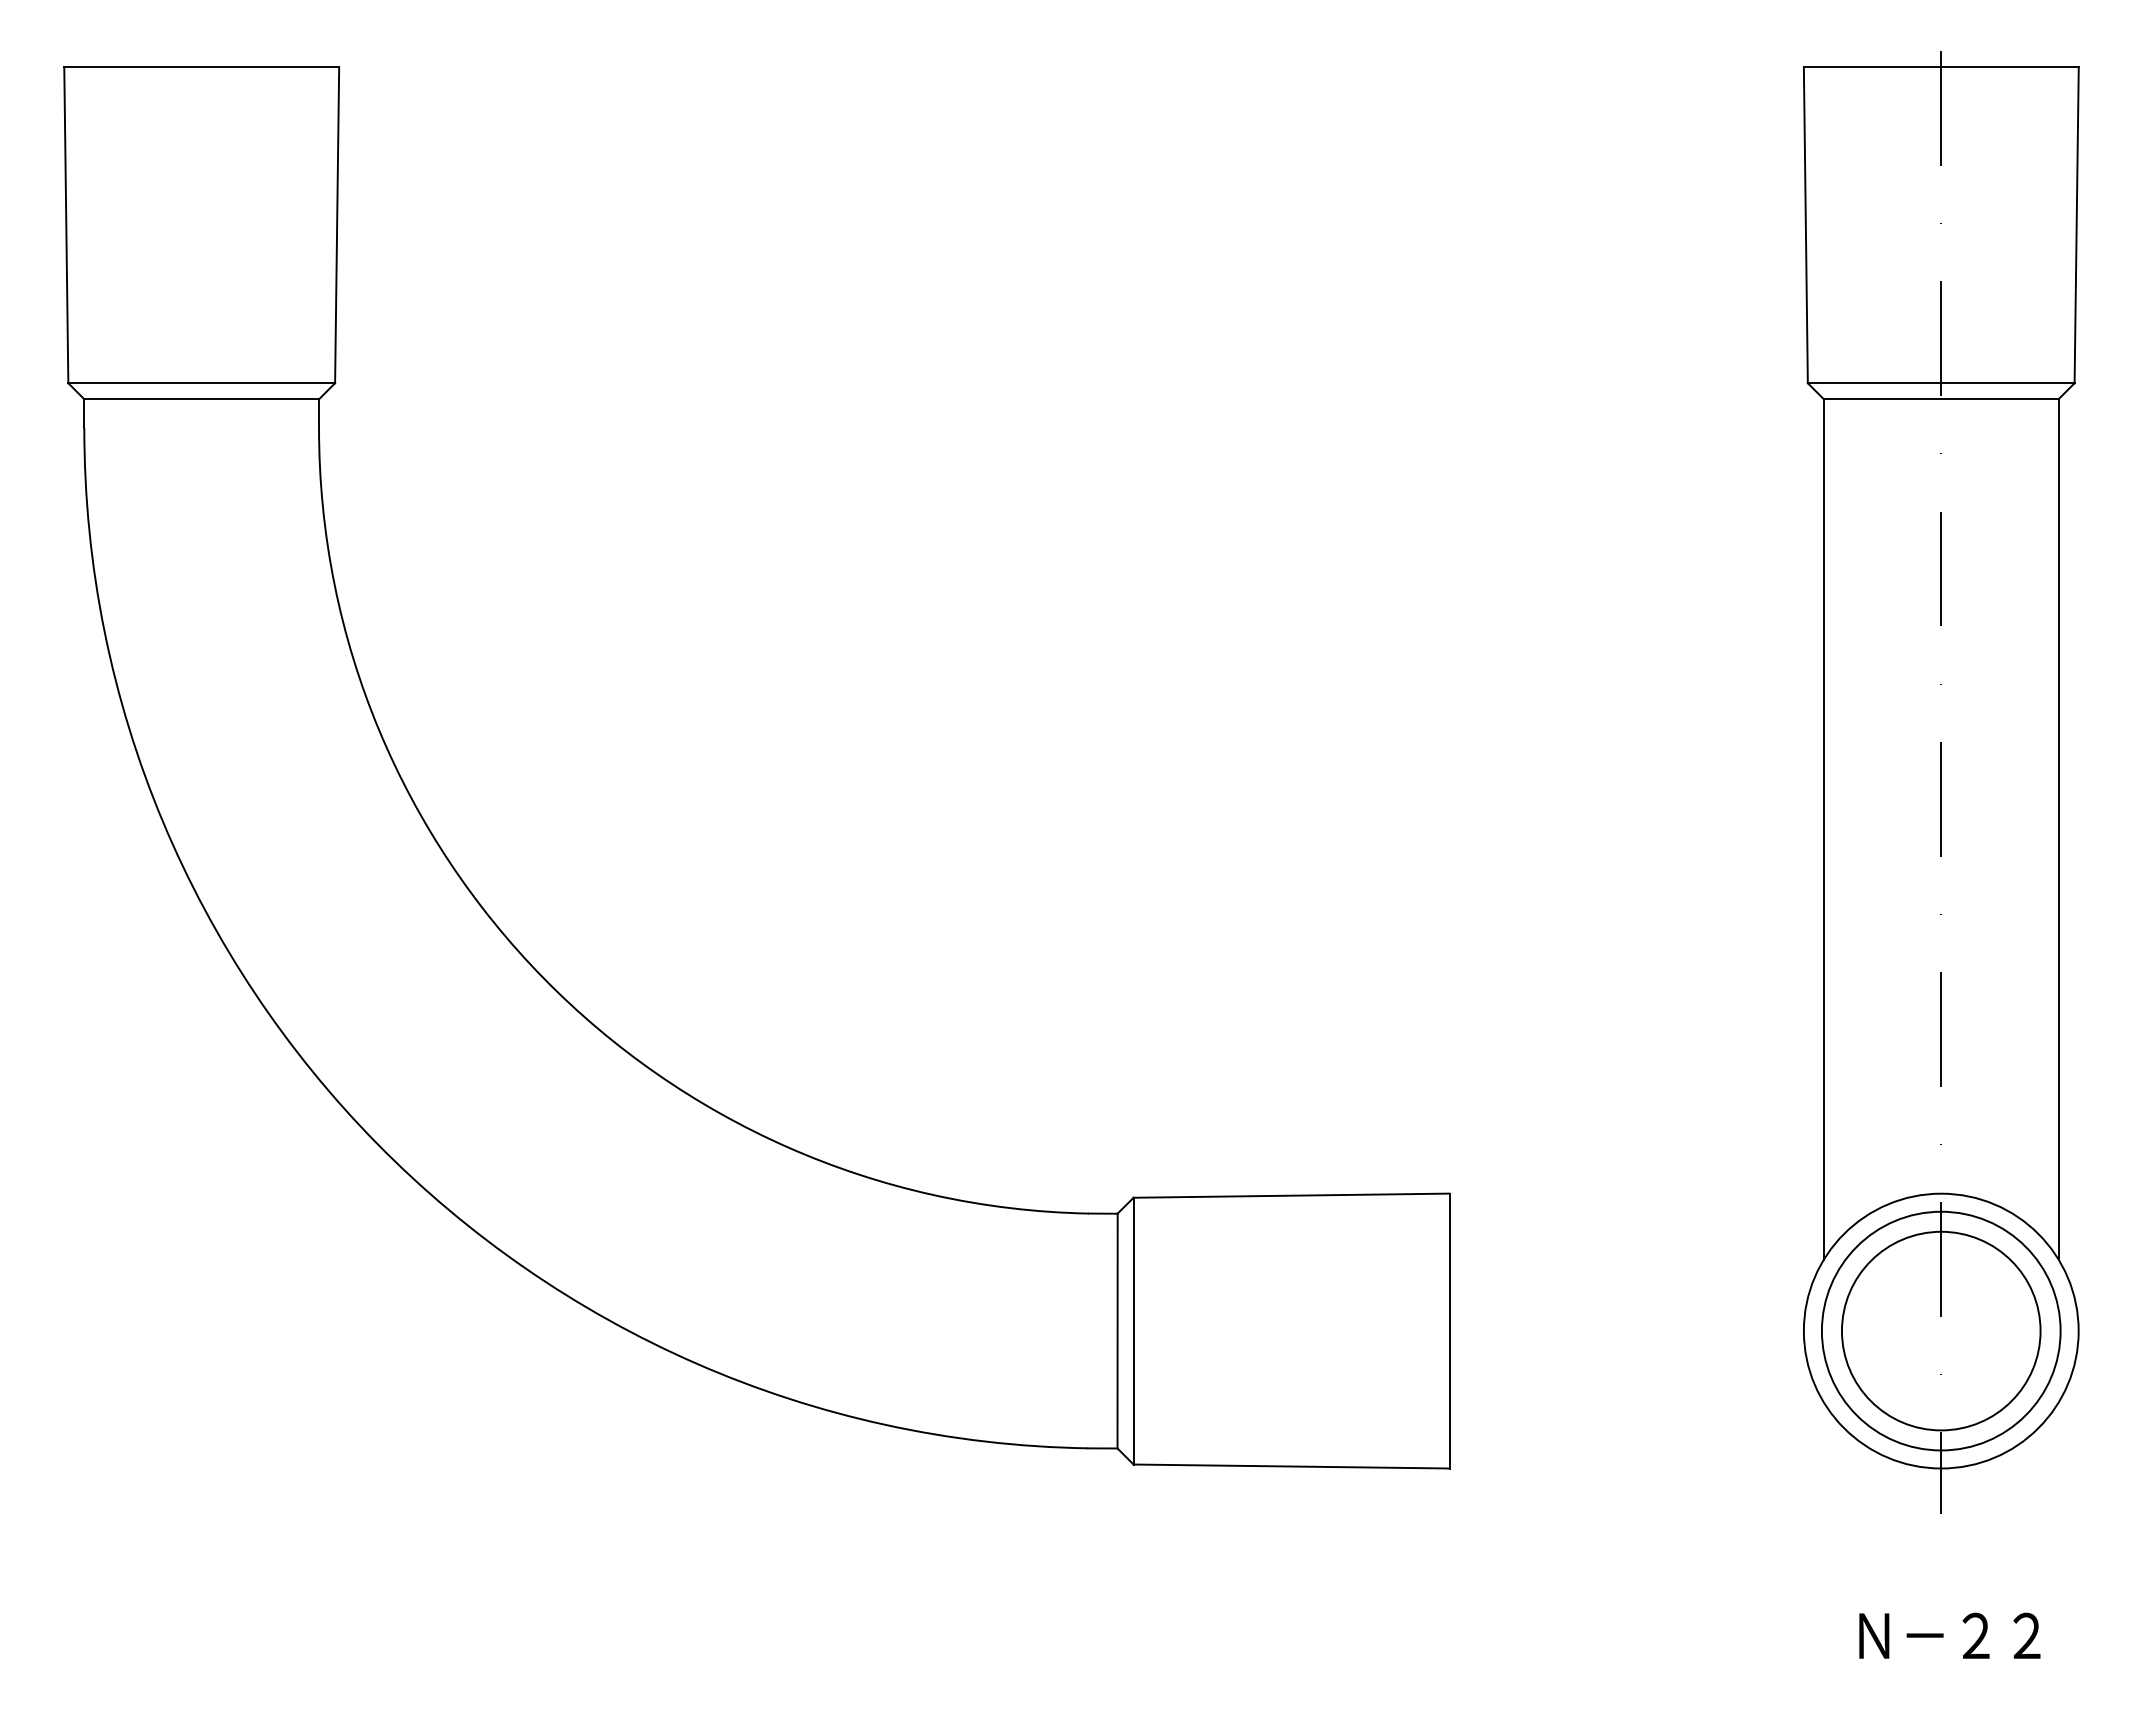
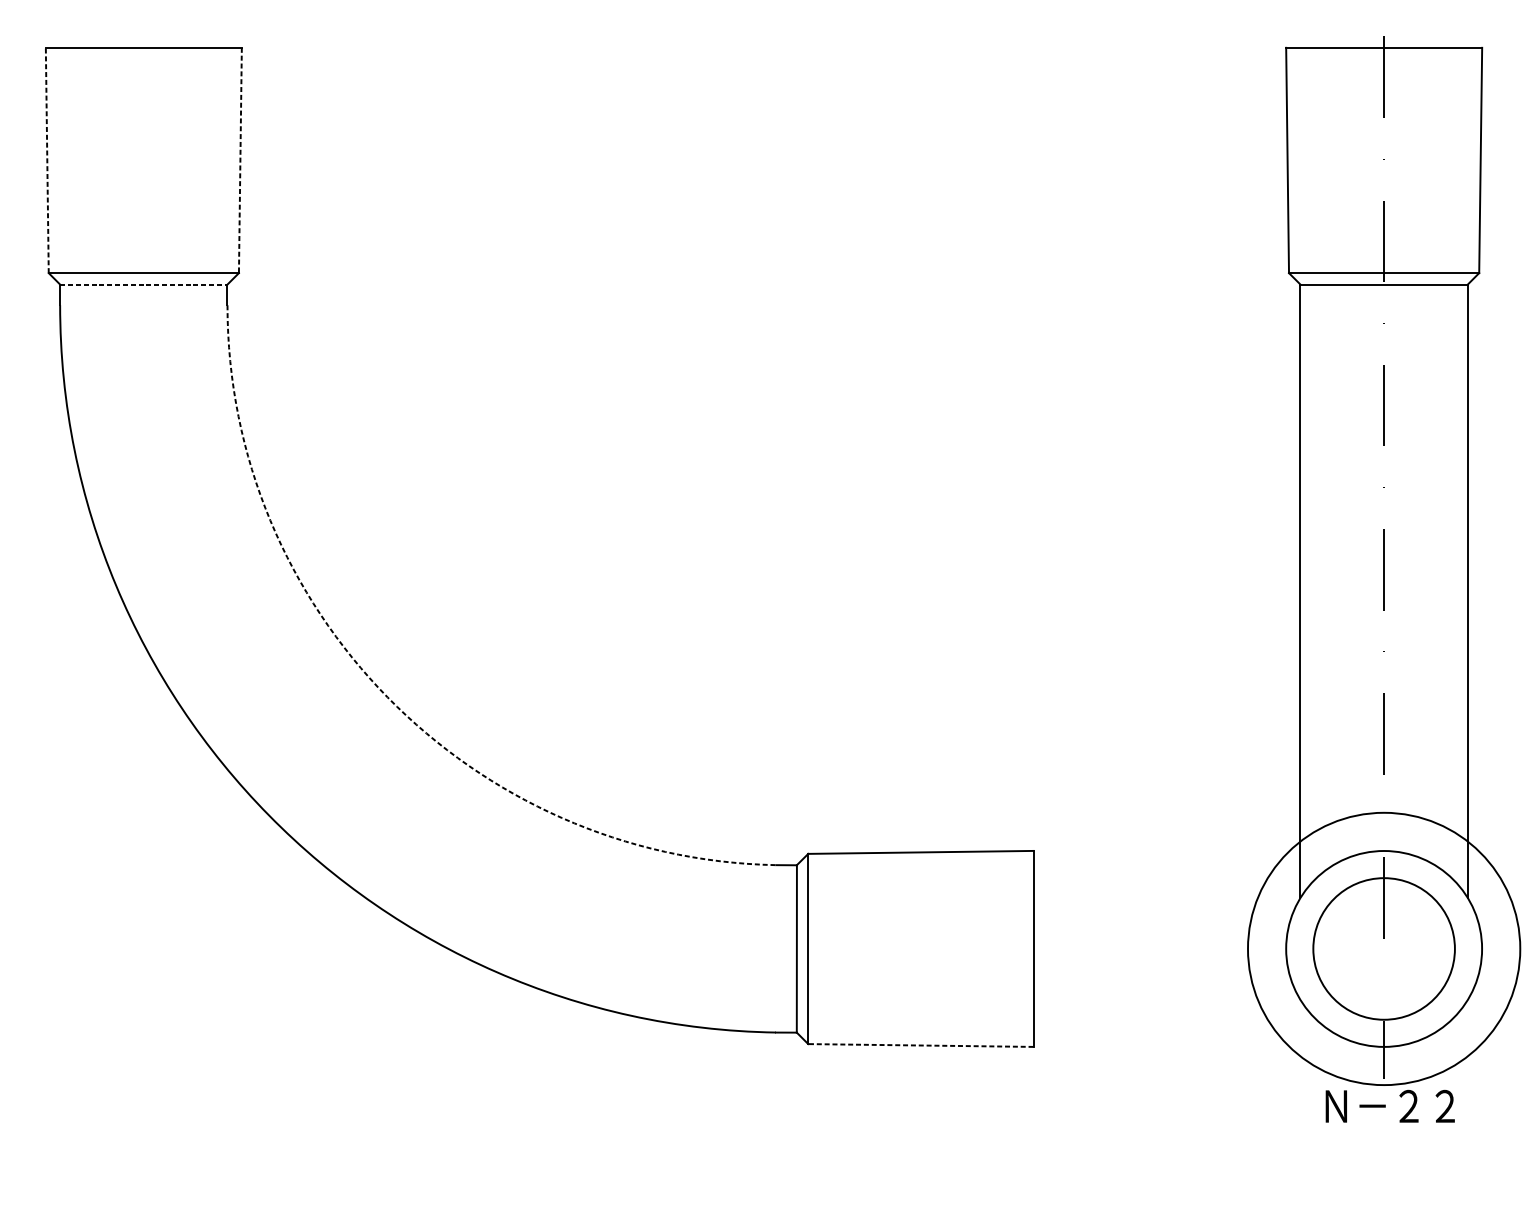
line: (66, 225) -> (47, 160), solid -> dashed
line: (337, 225) -> (240, 160), solid -> dashed
line: (202, 399) -> (144, 284), solid -> dashed
arc: (543, 978) -> (387, 697), solid -> dashed
circle: (1940, 1330) -> (1383, 948), size x1.6
line: (1291, 1466) -> (920, 1045), solid -> dashed
text: (1949, 1635) -> (1390, 1106), moved

